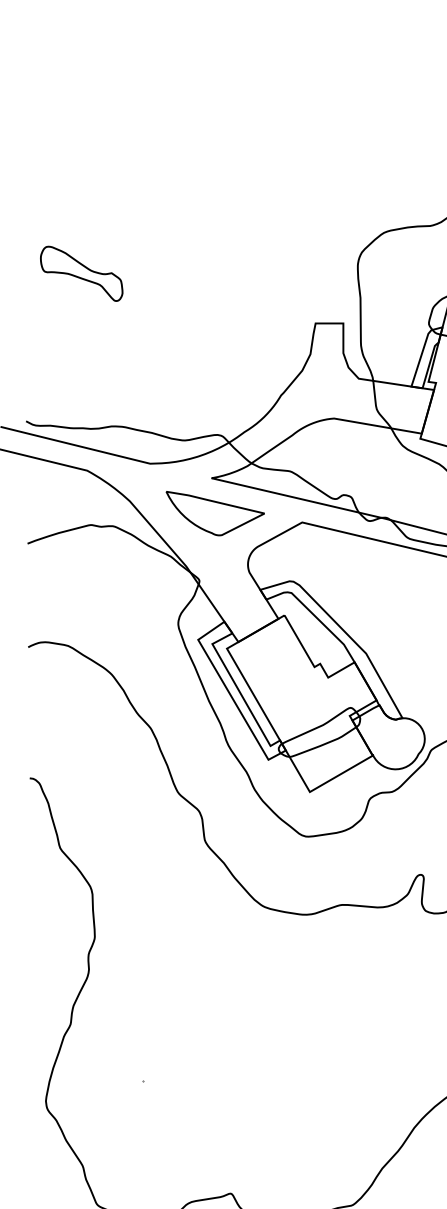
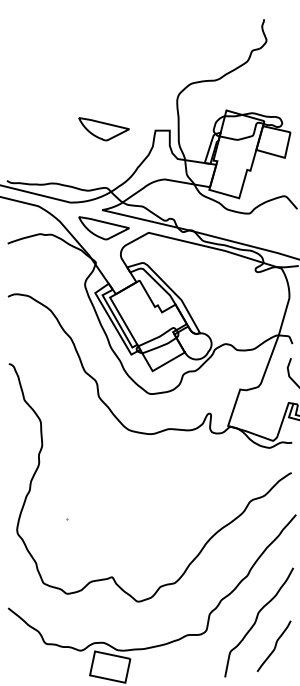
part: (81, 272) -> (35, 104), removed
part: (214, 321) -> (103, 129), added

